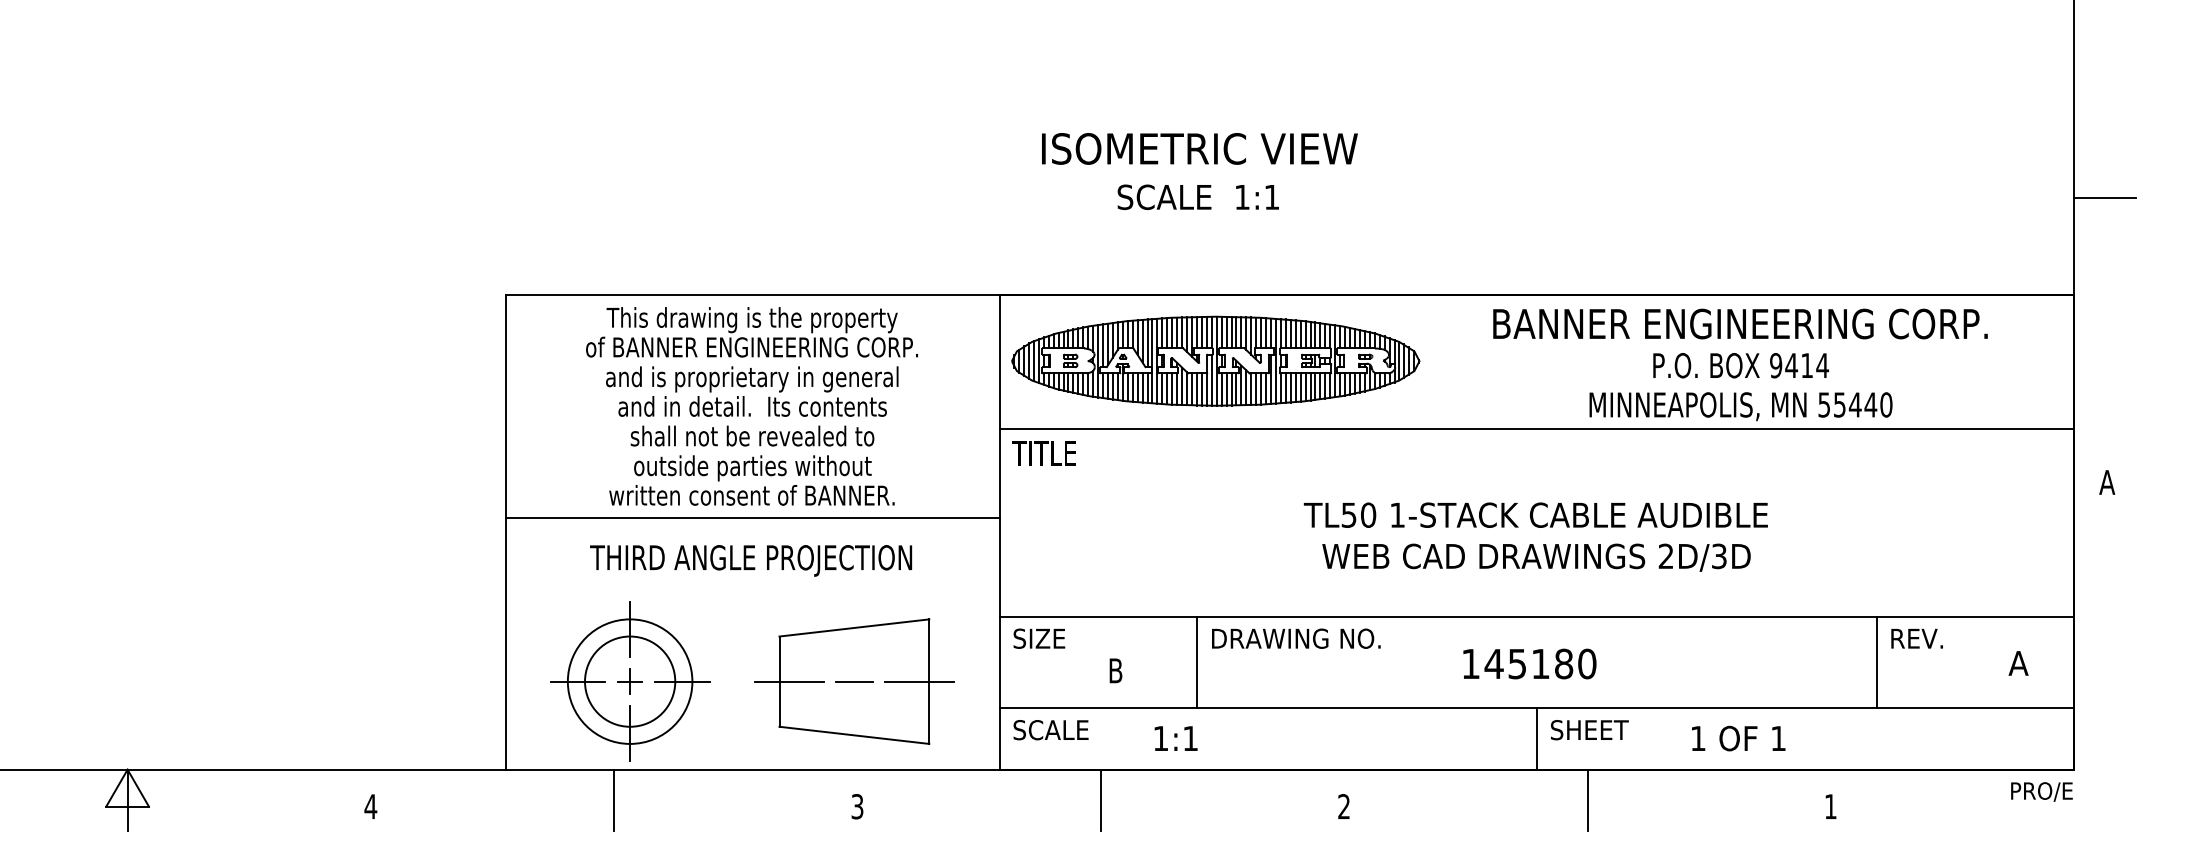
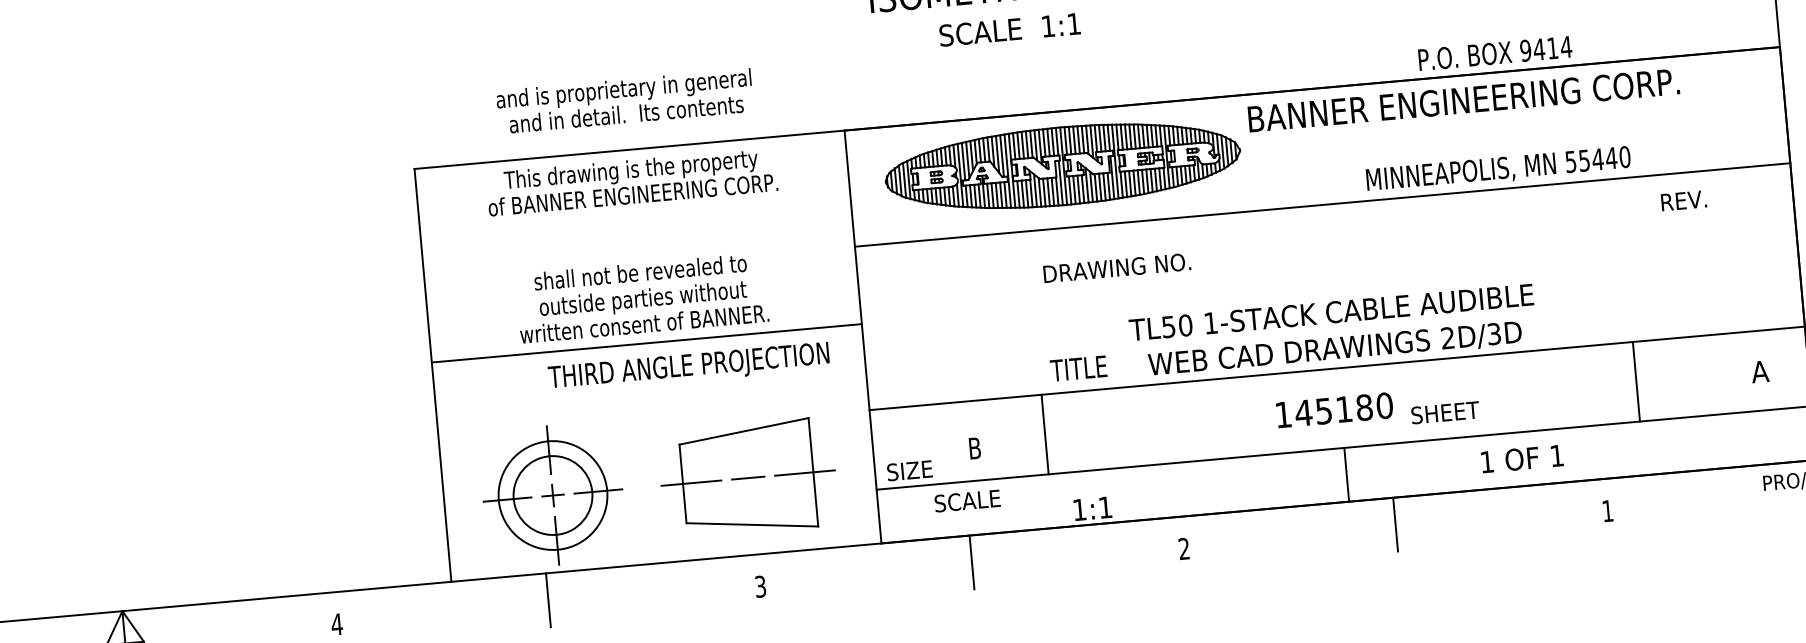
text: (1740, 323) -> (1463, 100), moved
part: (1215, 360) -> (1062, 165), moved
text: (1741, 365) -> (1495, 53), moved
text: (752, 391) -> (625, 101), moved
text: (1043, 453) -> (1078, 368), moved
text: (1535, 536) -> (1332, 331), moved
text: (751, 560) -> (689, 367), moved
text: (1039, 638) -> (909, 470), moved
text: (1296, 638) -> (1117, 267), moved
text: (1916, 638) -> (1683, 200), moved
text: (1050, 730) -> (967, 501), moved
text: (1589, 730) -> (1445, 413), moved
text: (1175, 738) -> (1092, 508), moved

